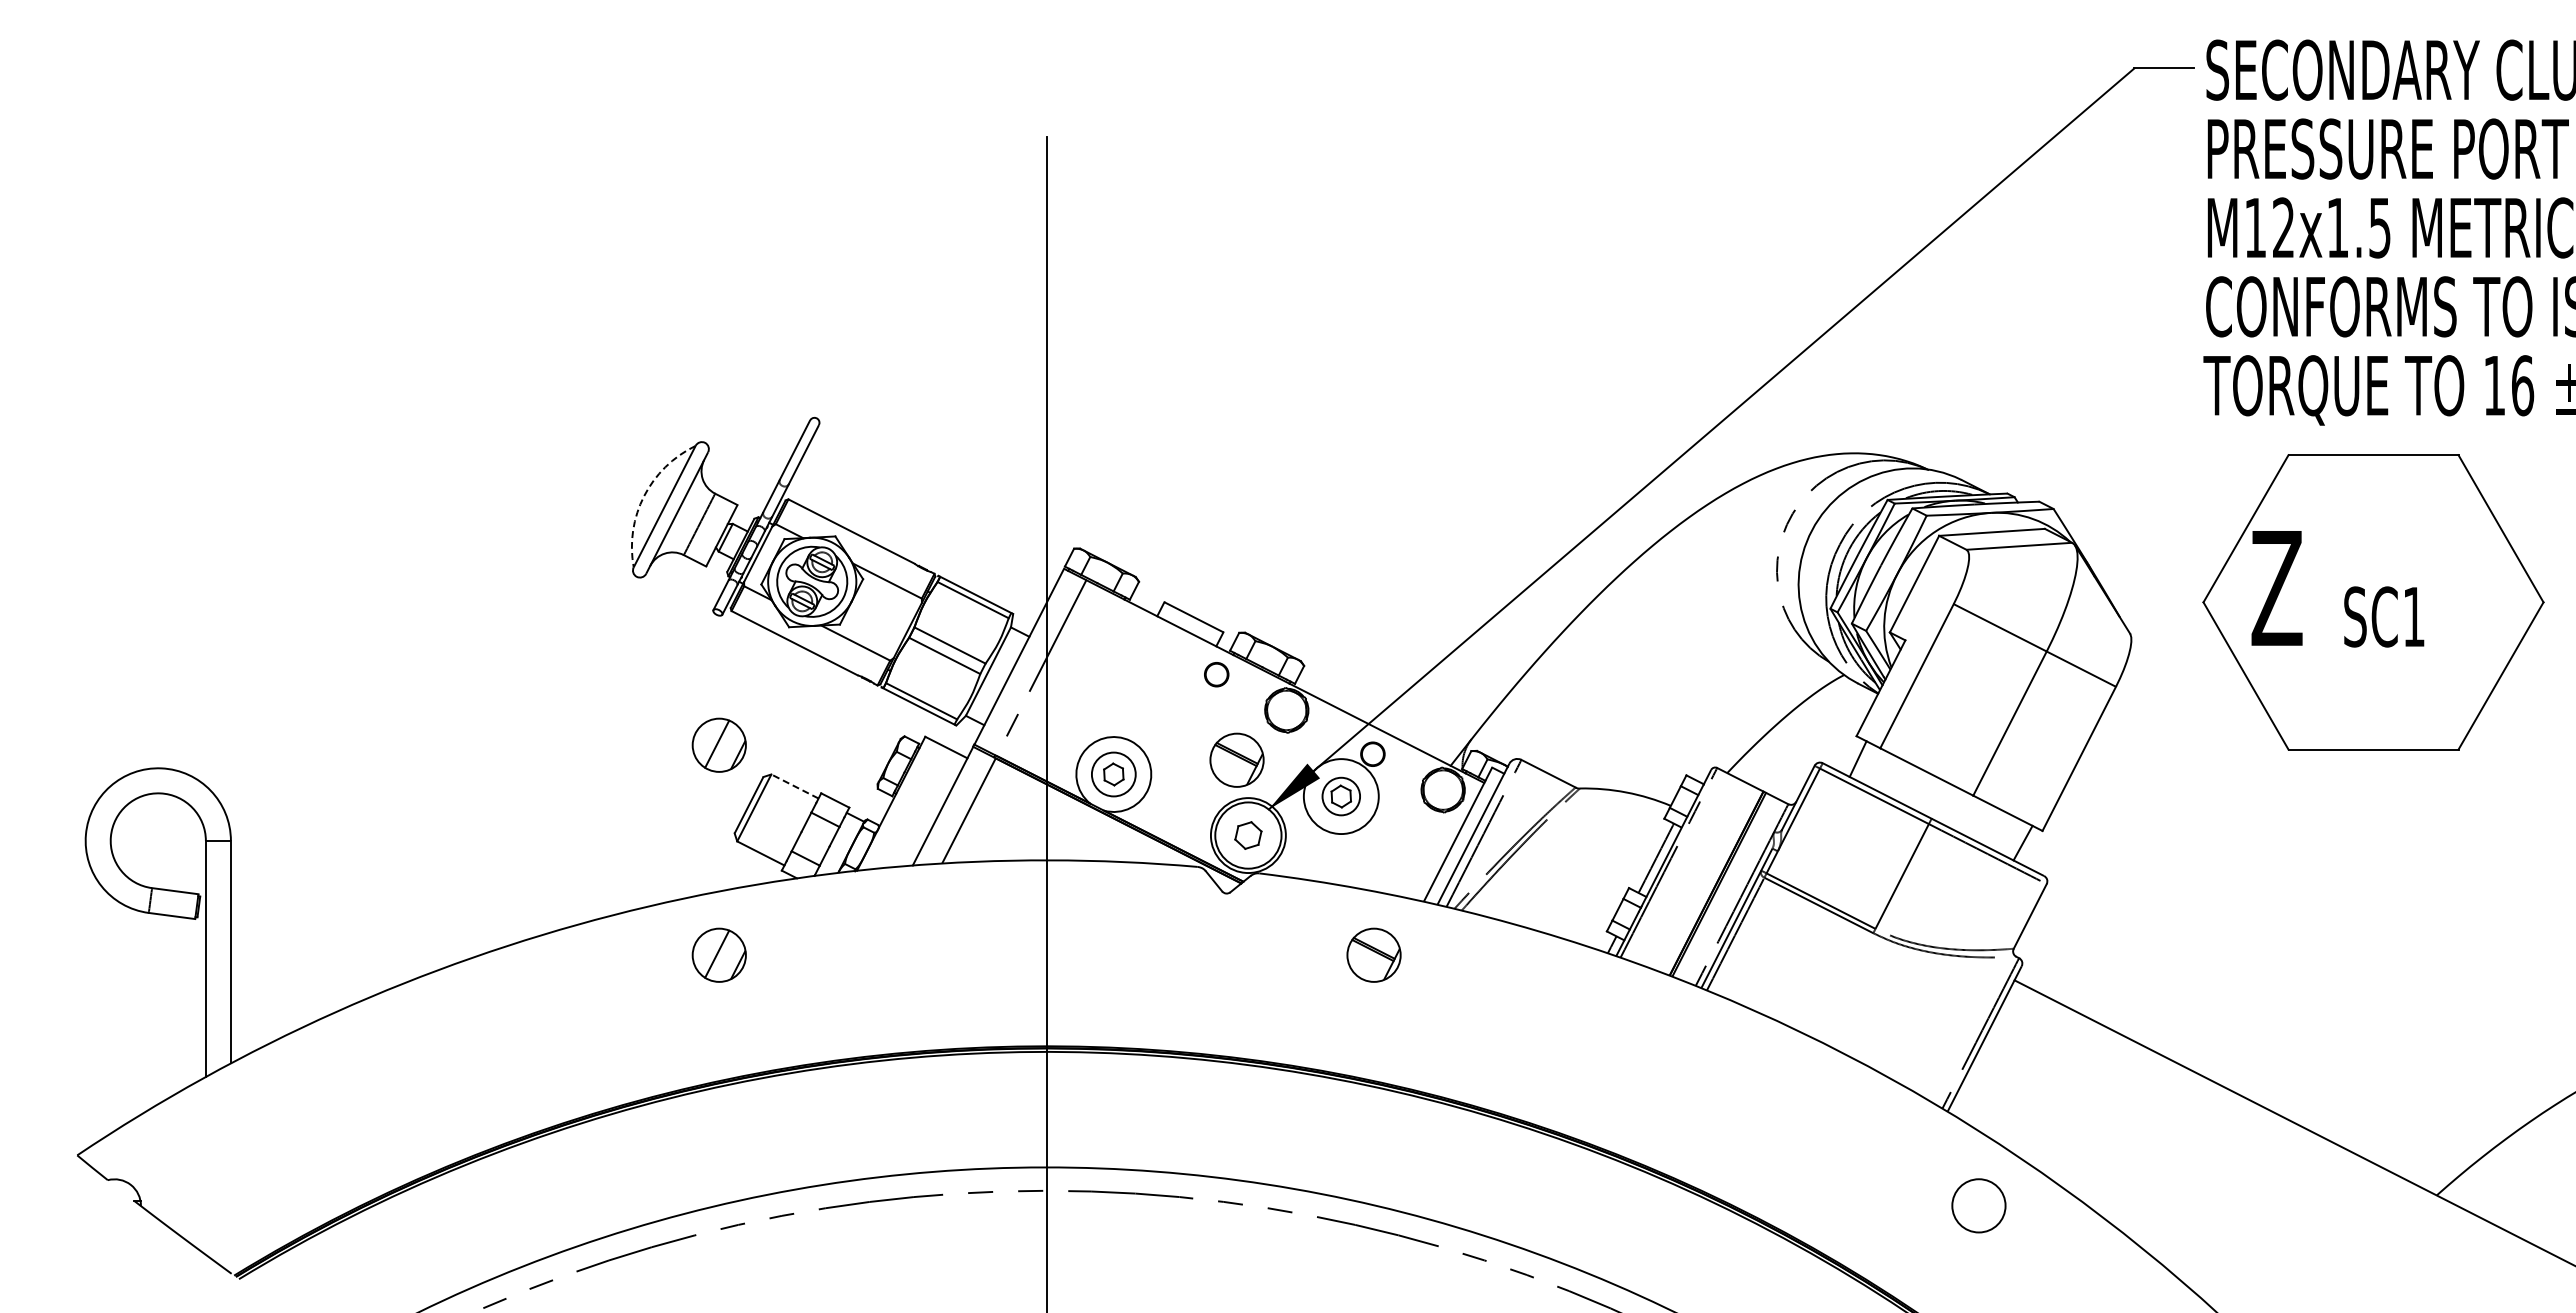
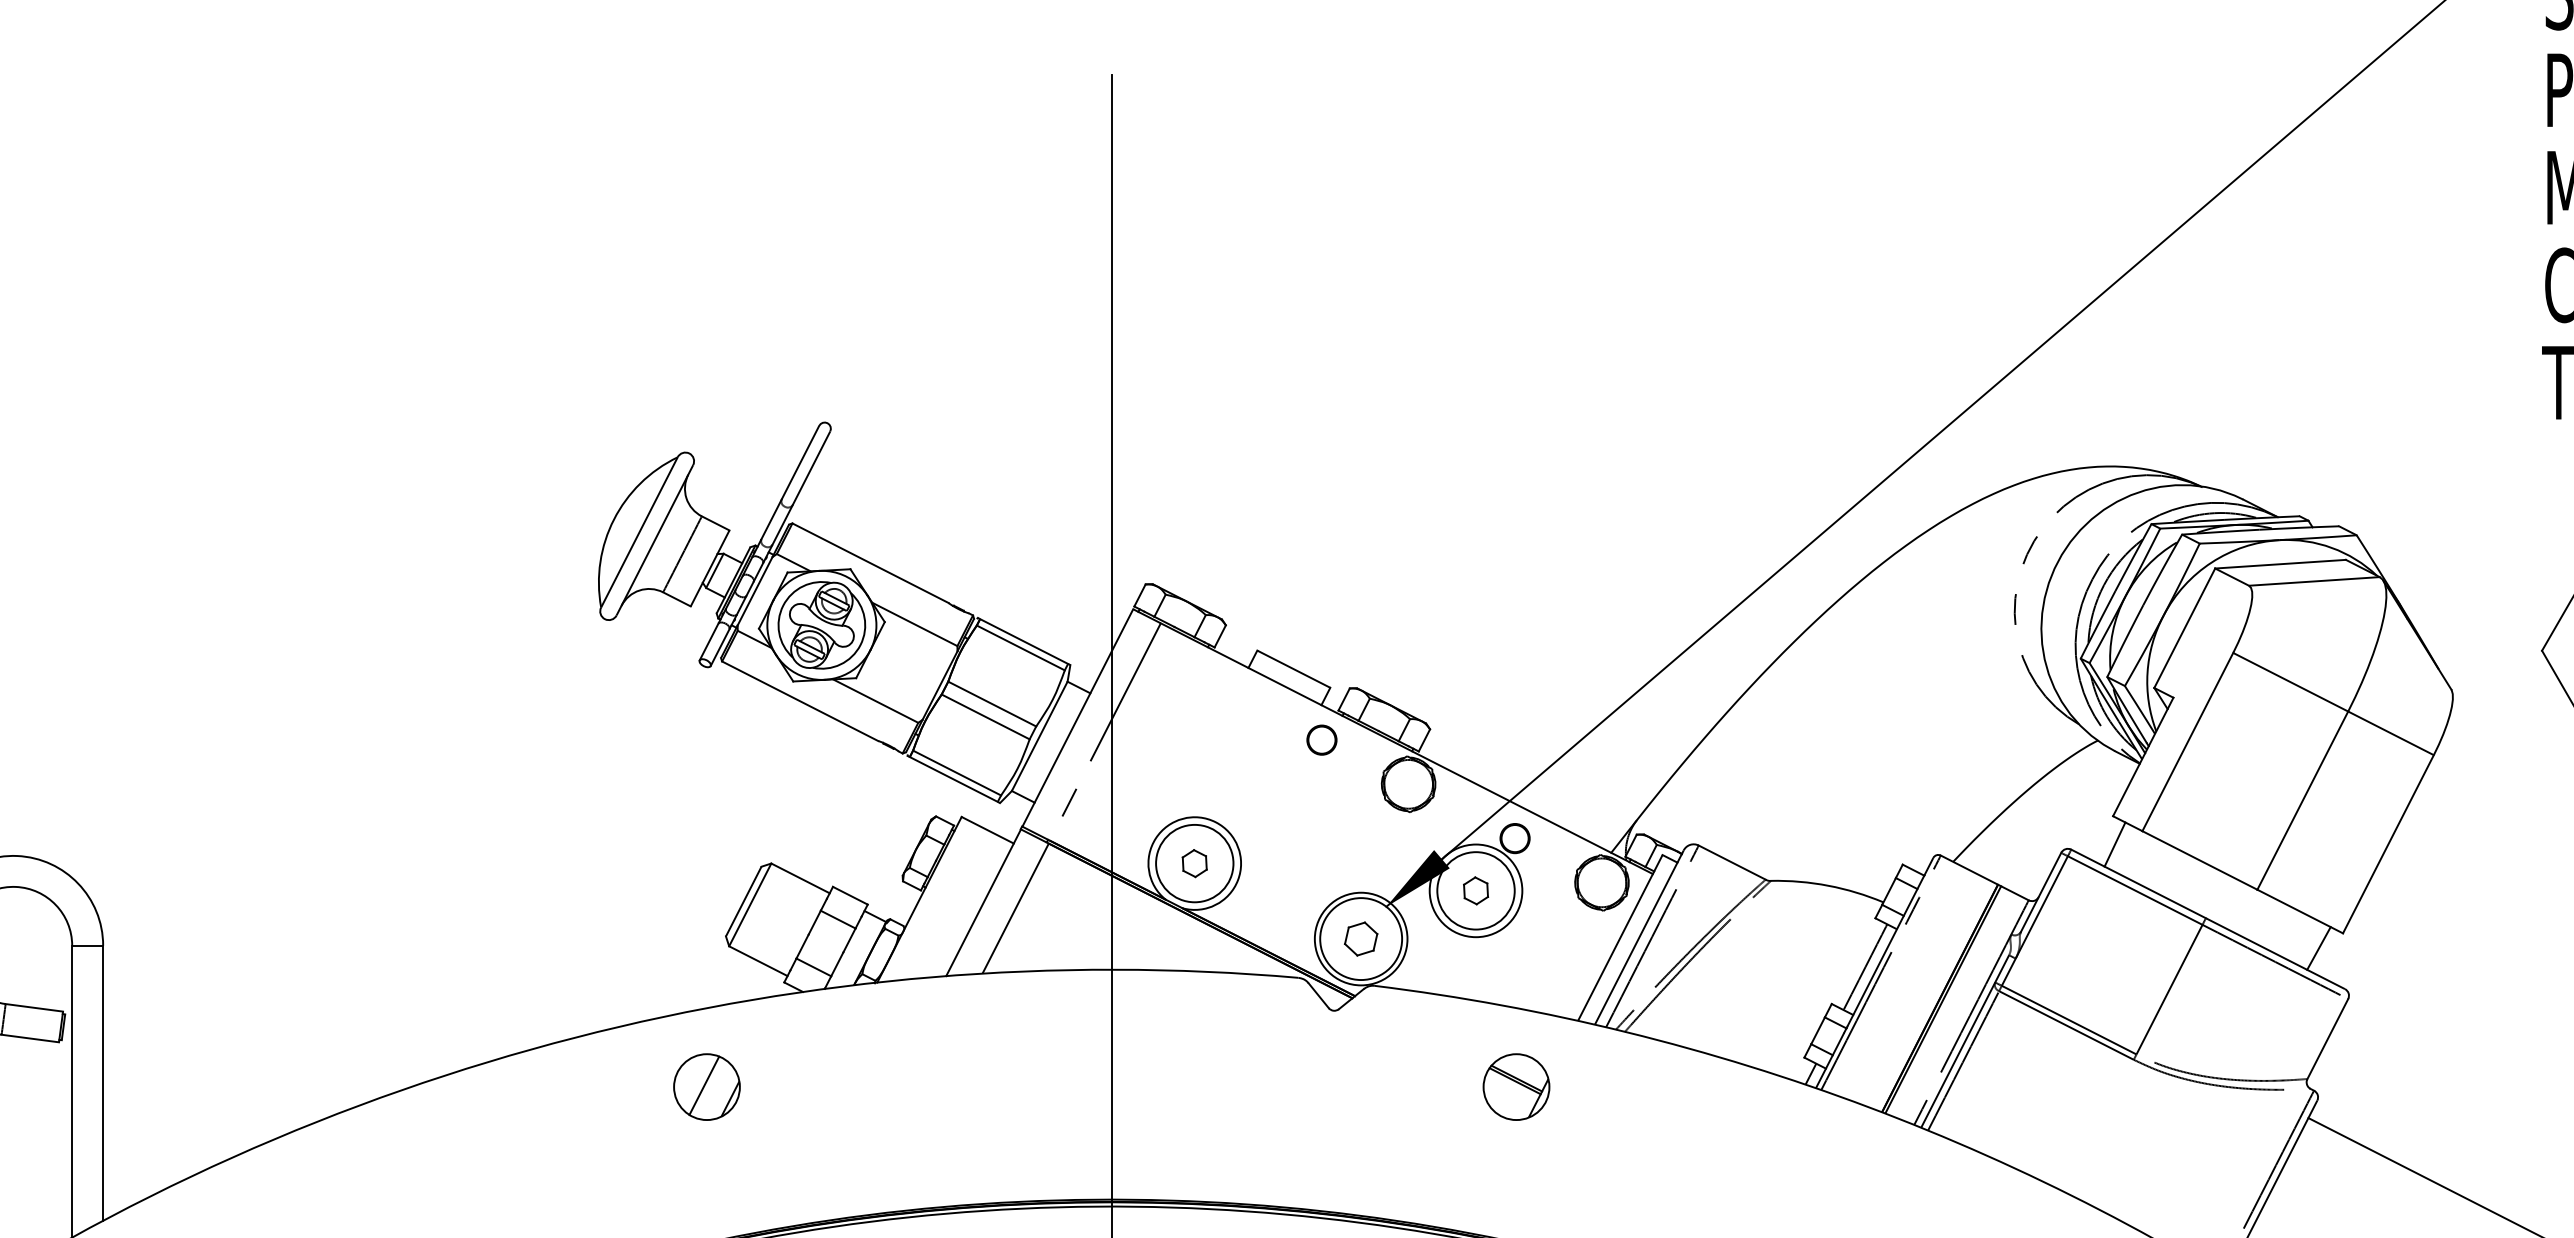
arc: (644, 496) -> (614, 519), dashed -> solid
part: (718, 744) -> (705, 826), removed
part: (1236, 759) -> (1346, 845), removed
circle: (1113, 774) -> (1194, 863), size x1.43
line: (794, 786) -> (799, 878), dashed -> solid
circle: (1341, 796) -> (1476, 890), size x1.67

